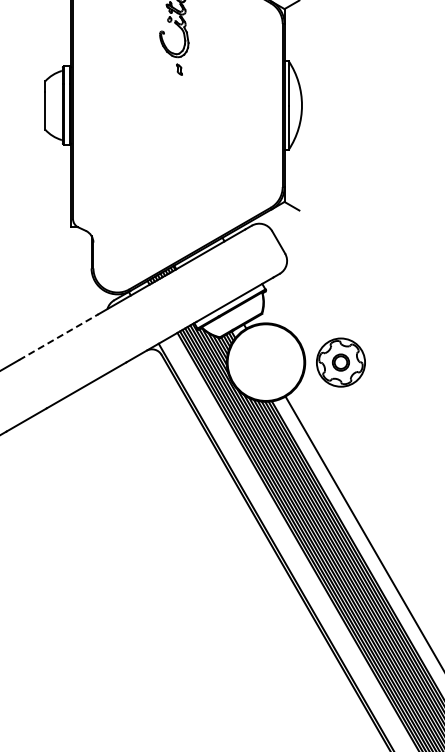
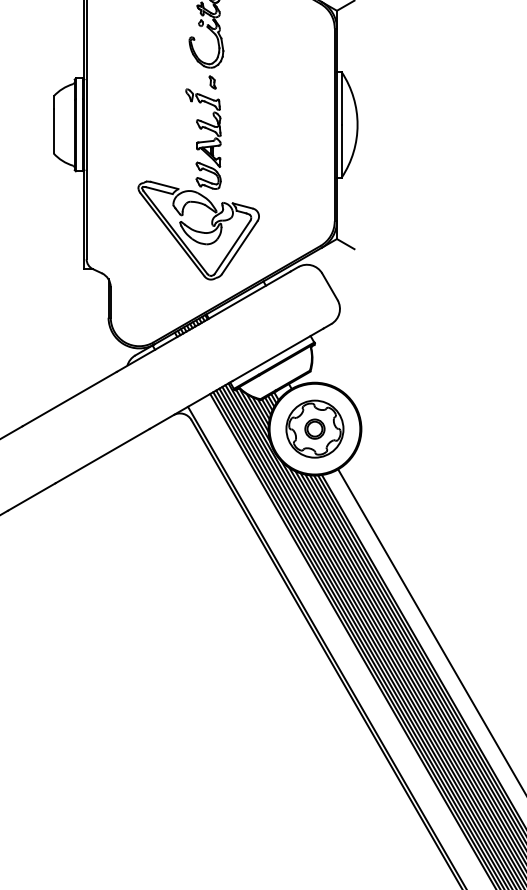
part: (167, 155) -> (198, 184), added
line: (58, 337) -> (69, 399), dashed -> solid
part: (340, 362) -> (314, 429), moved

